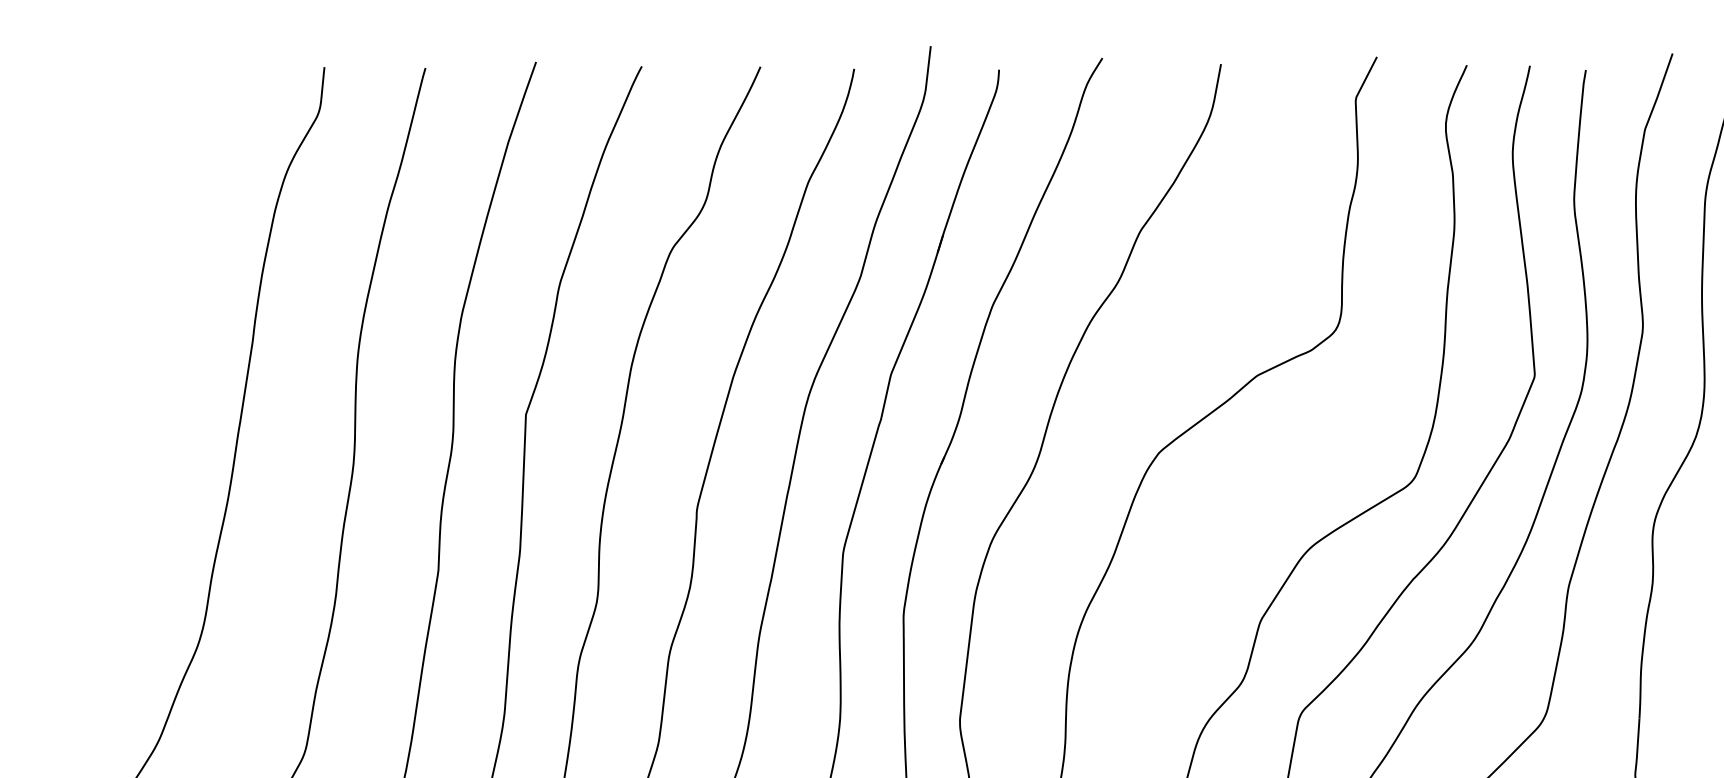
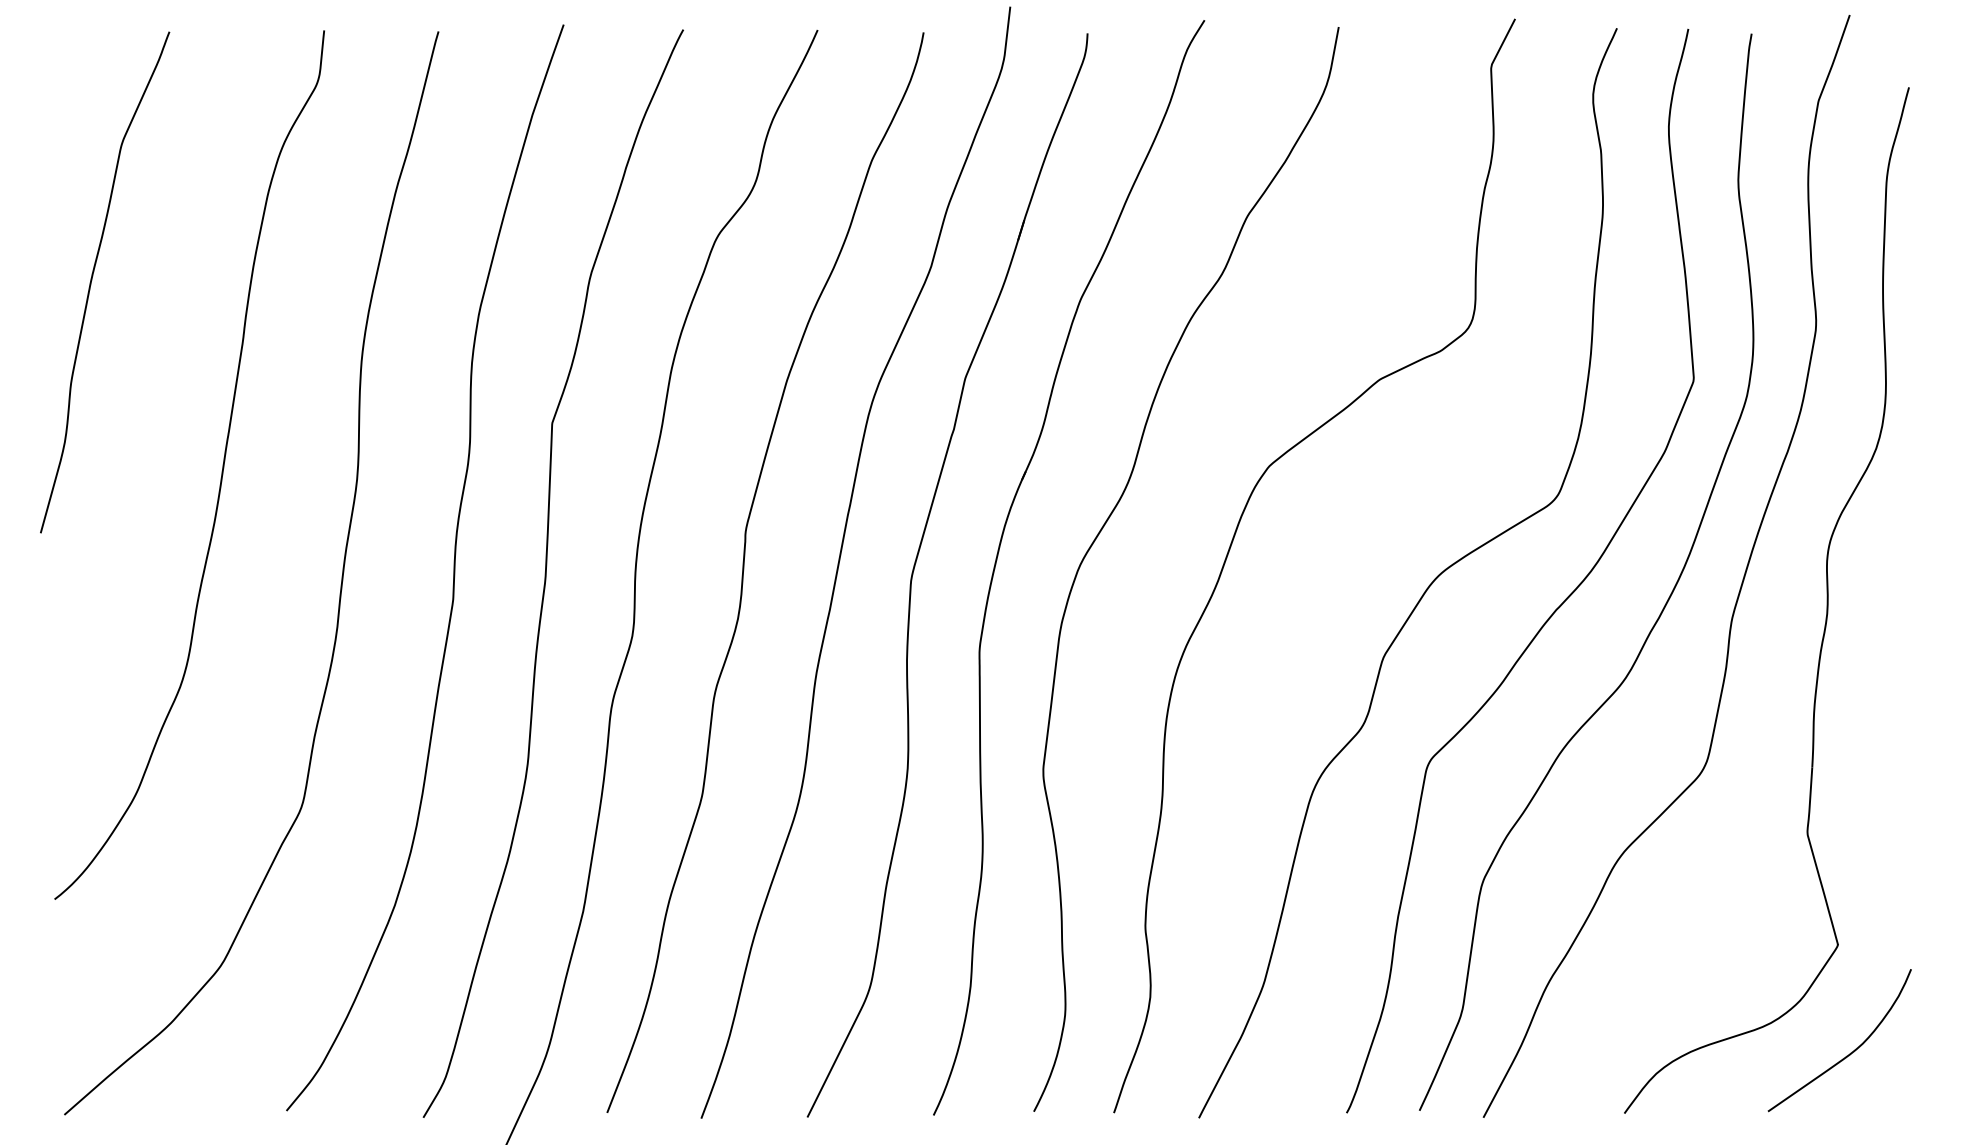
curve: (119, 288) -> (92, 280), added

